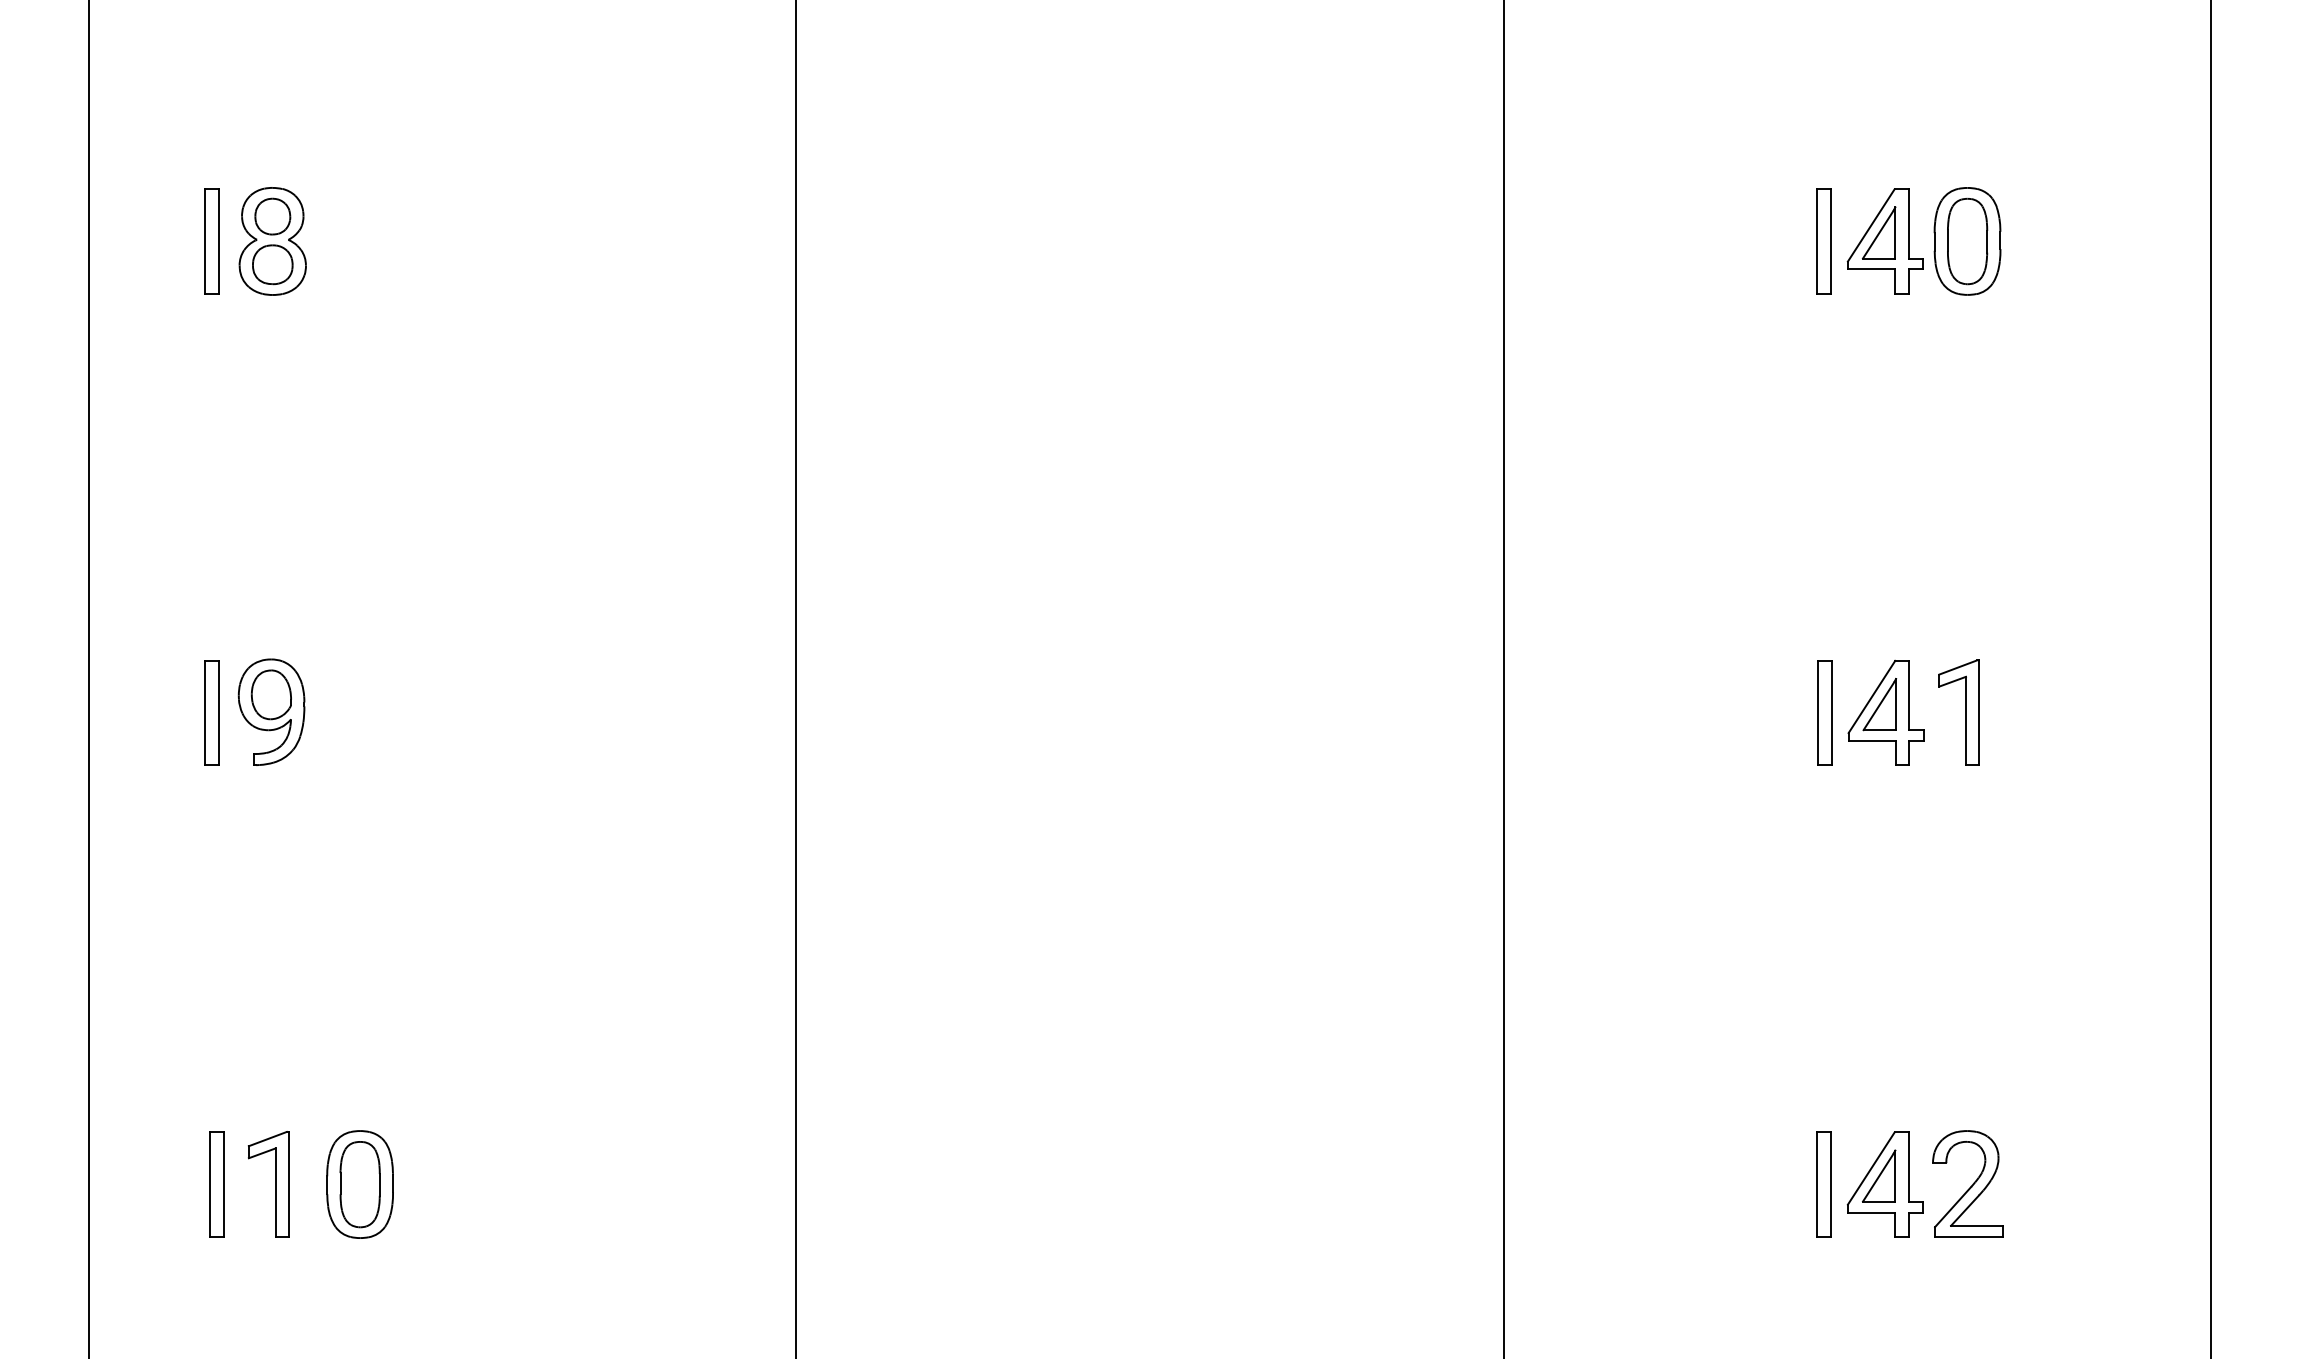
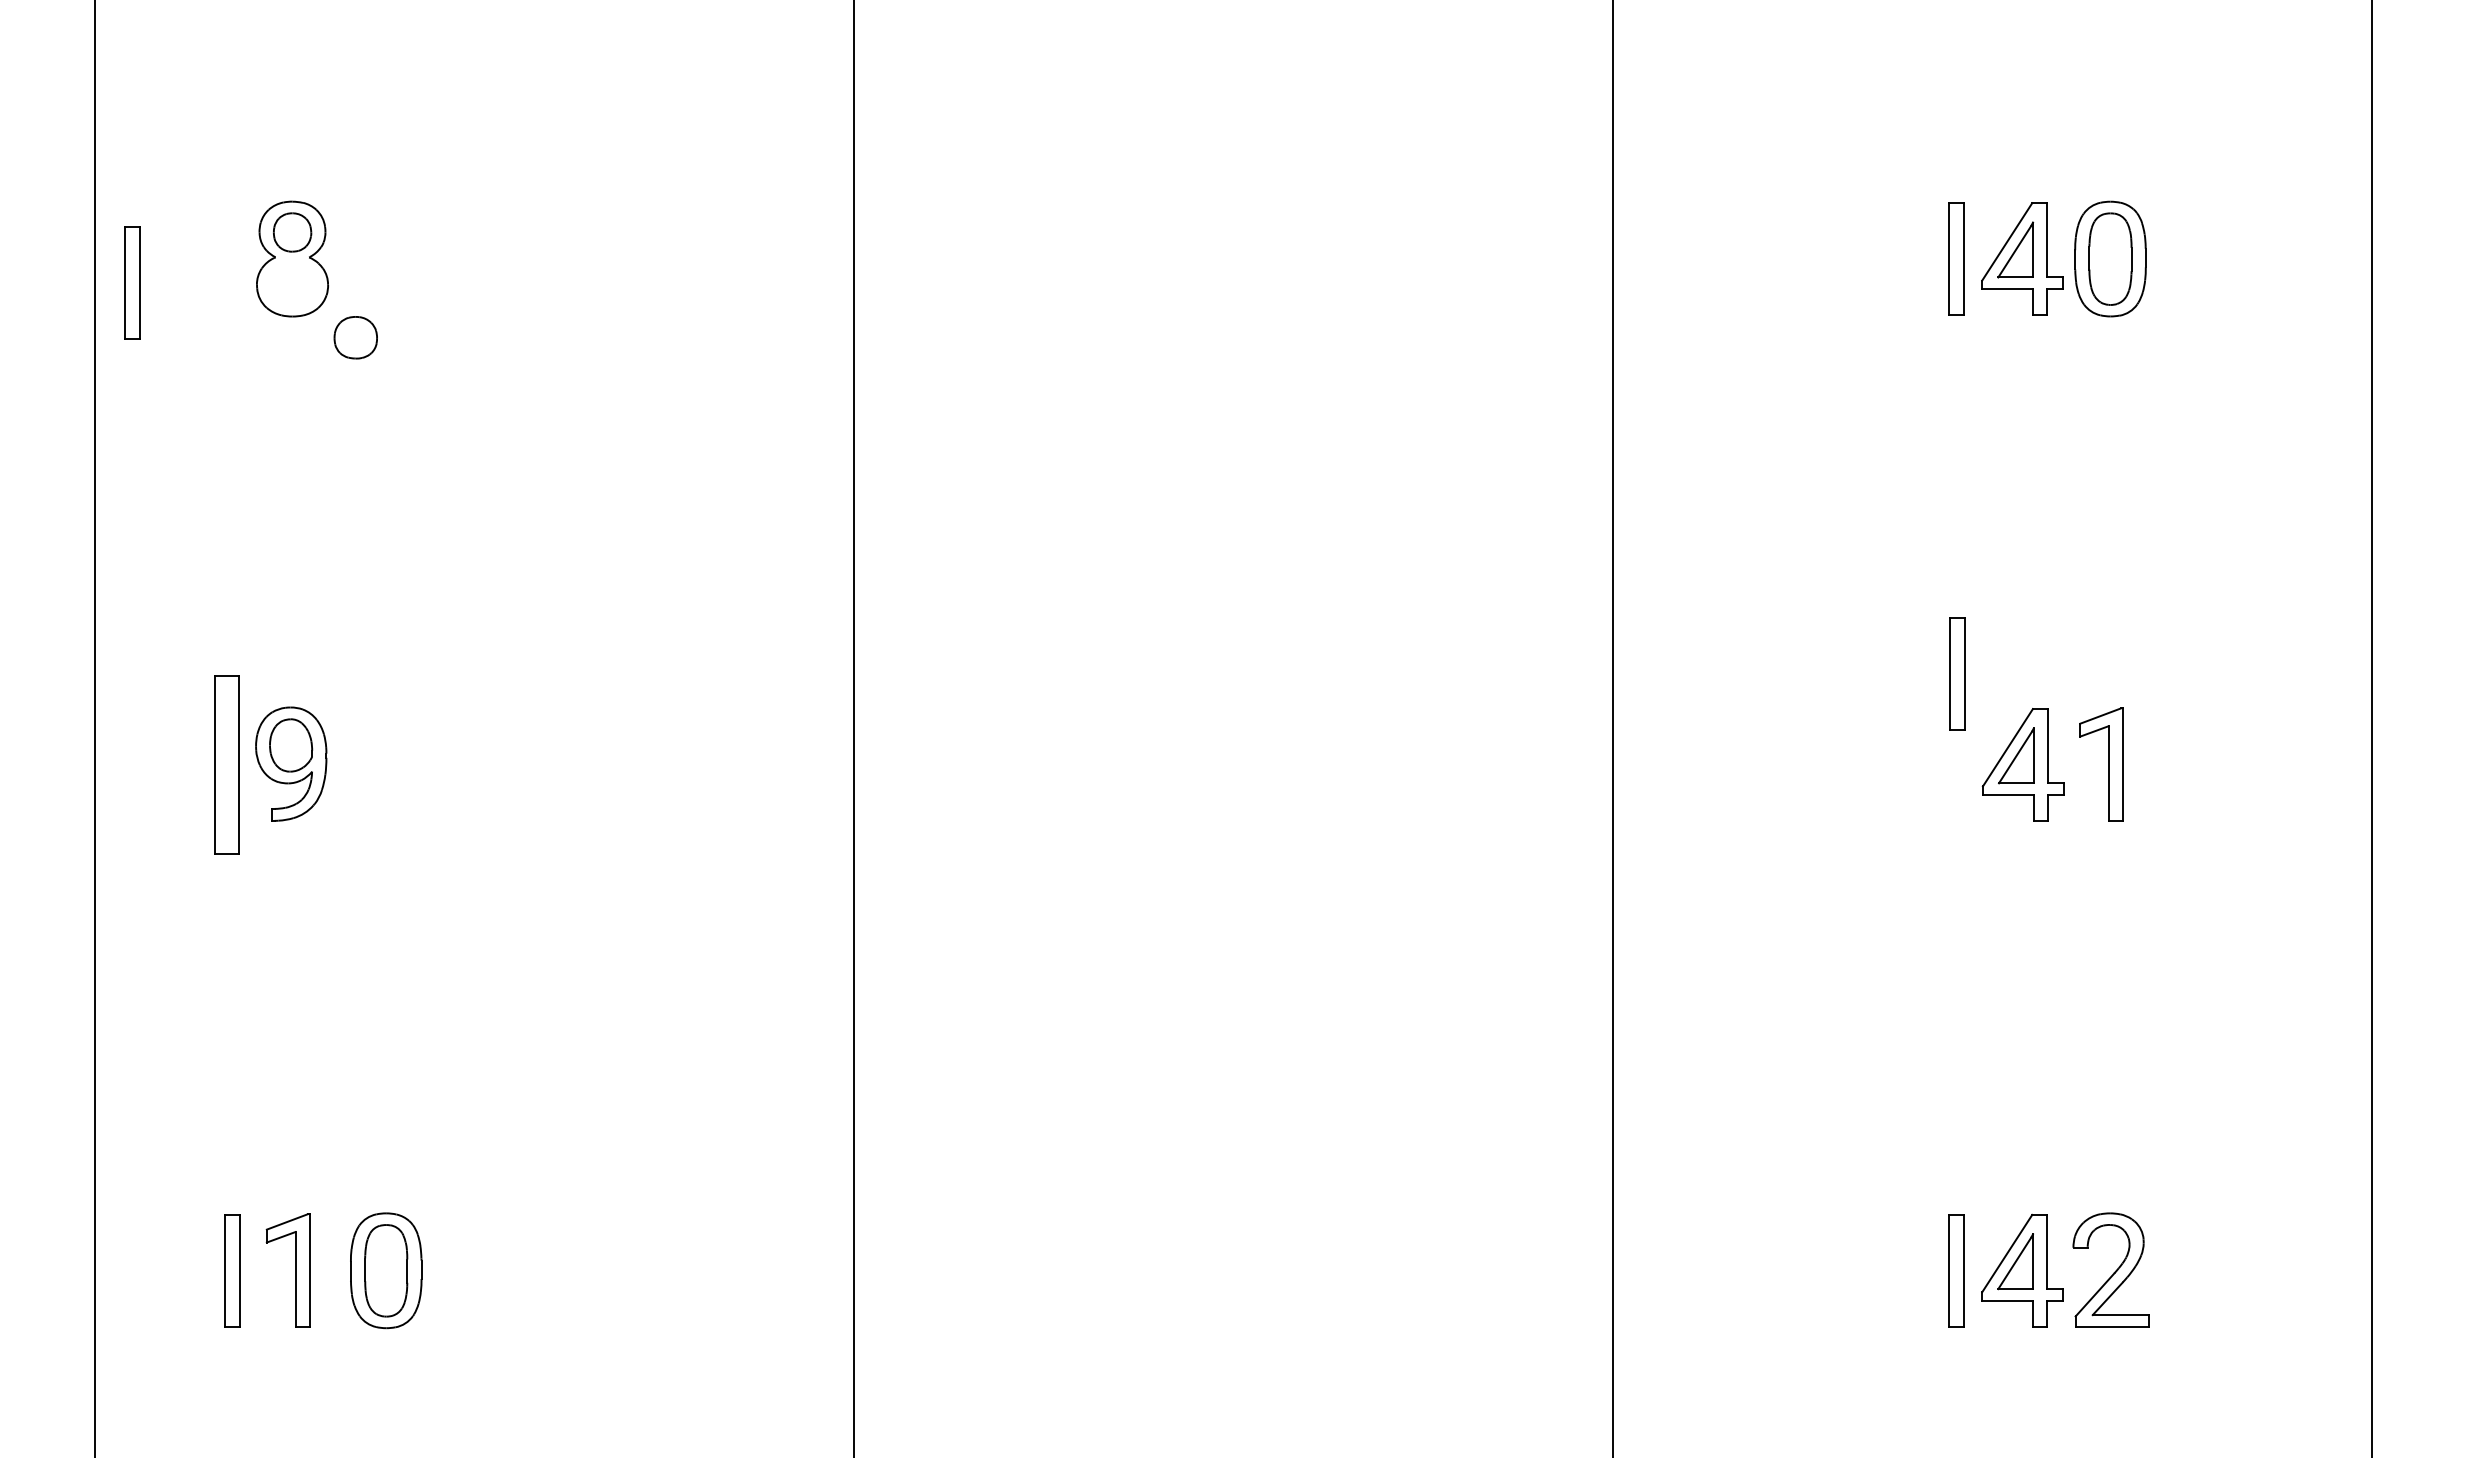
part: (211, 241) -> (132, 282), moved
part: (272, 264) -> (355, 337), moved
part: (211, 712) -> (226, 764), size x1.6
part: (1824, 712) -> (1957, 673), moved

